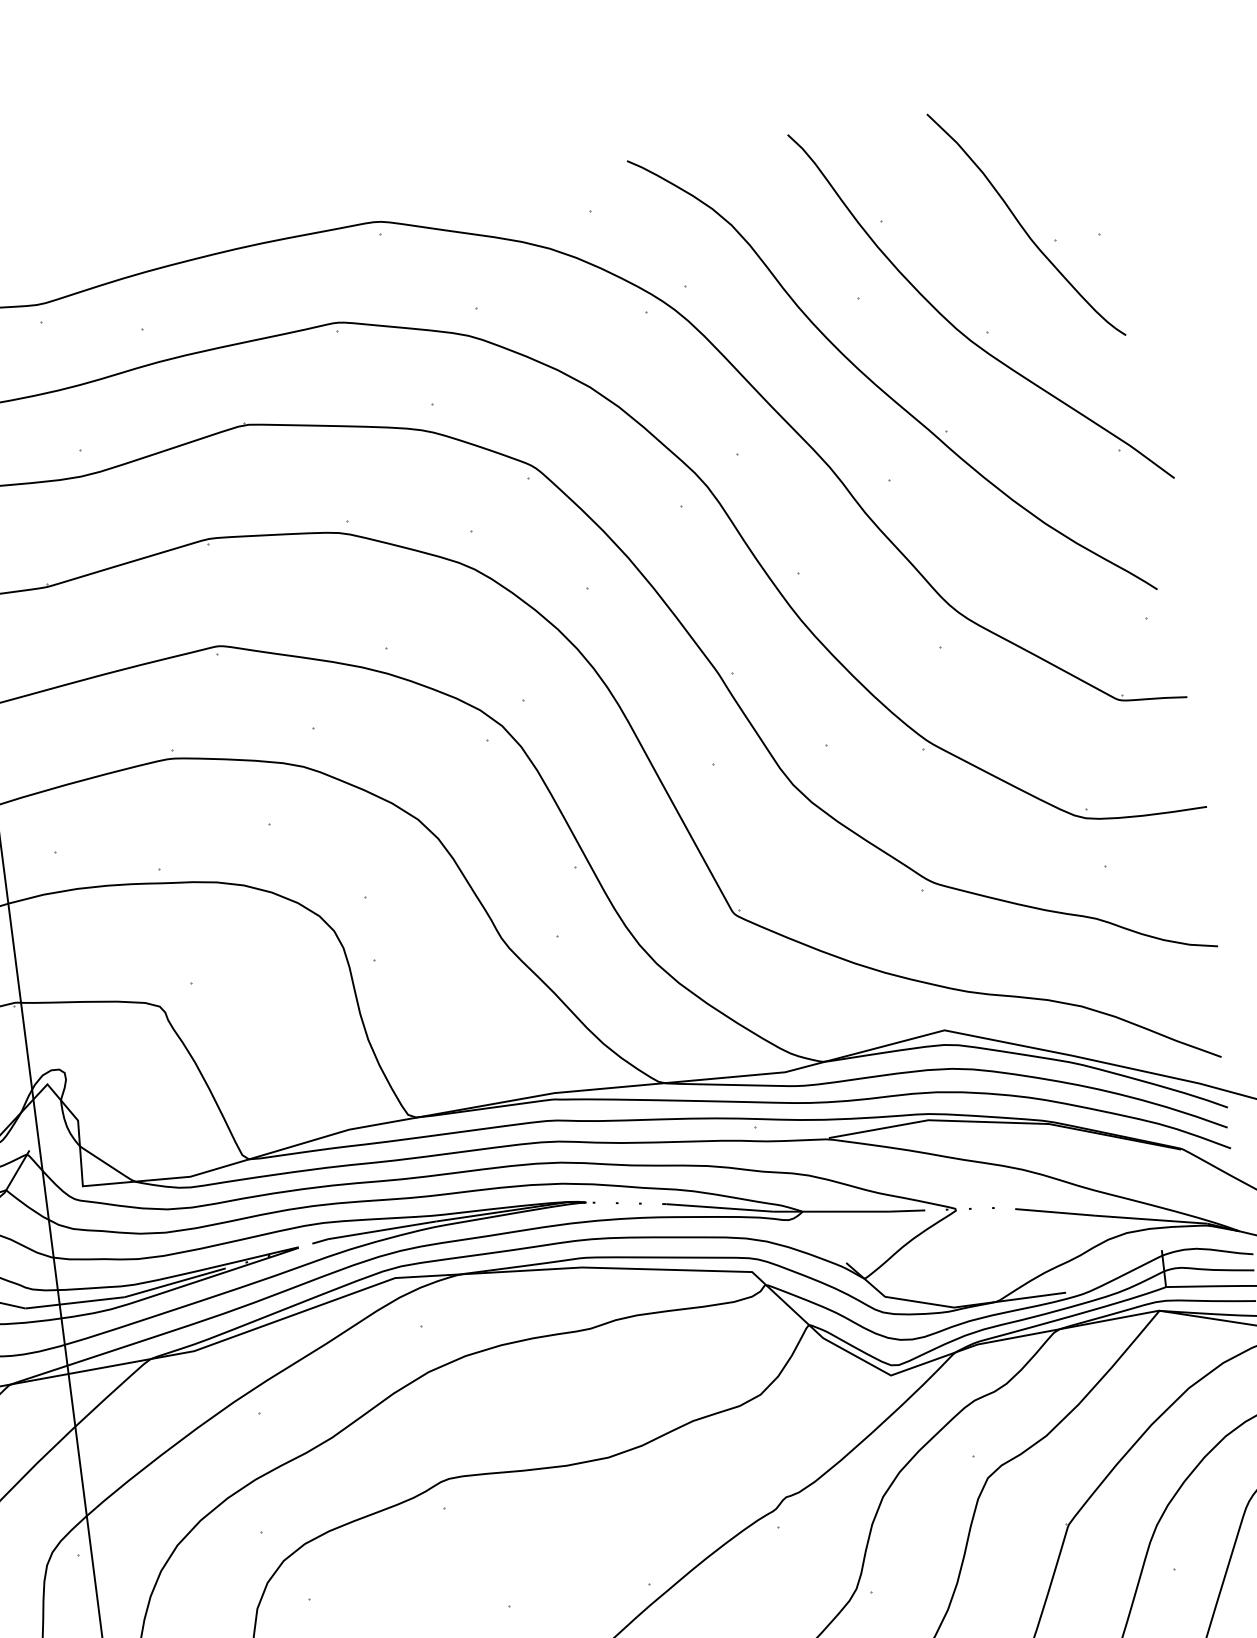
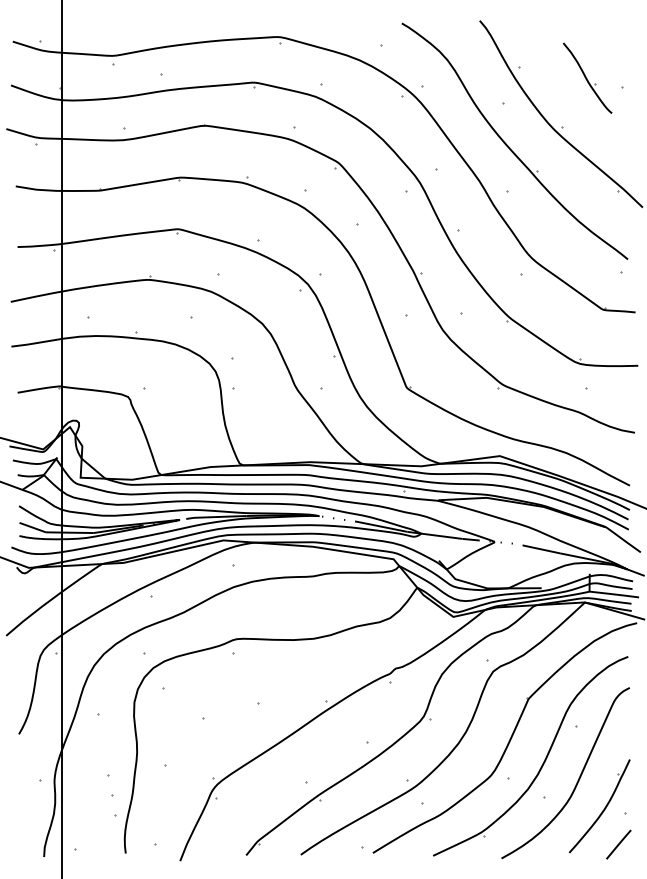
part: (1025, 225) -> (587, 78), size x0.6

